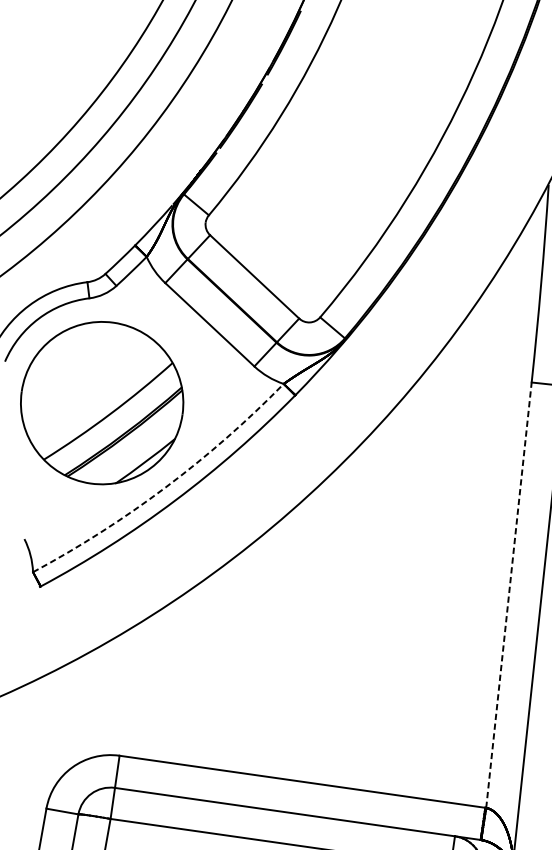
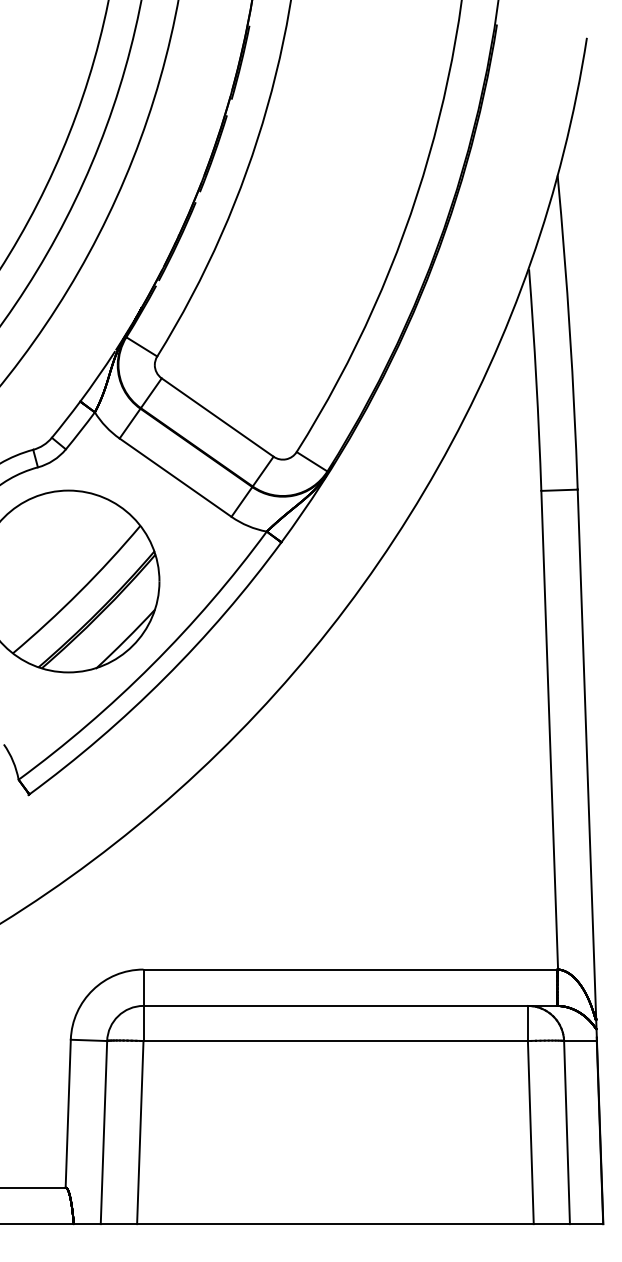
arc: (165, 487) -> (152, 665), dashed -> solid
line: (508, 594) -> (549, 729), dashed -> solid

